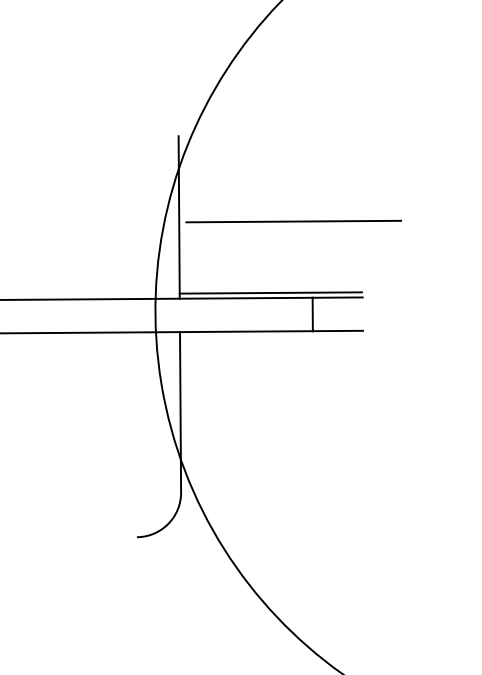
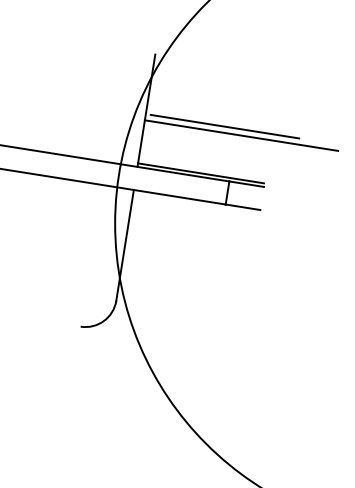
line: (319, 230) -> (241, 135), added

